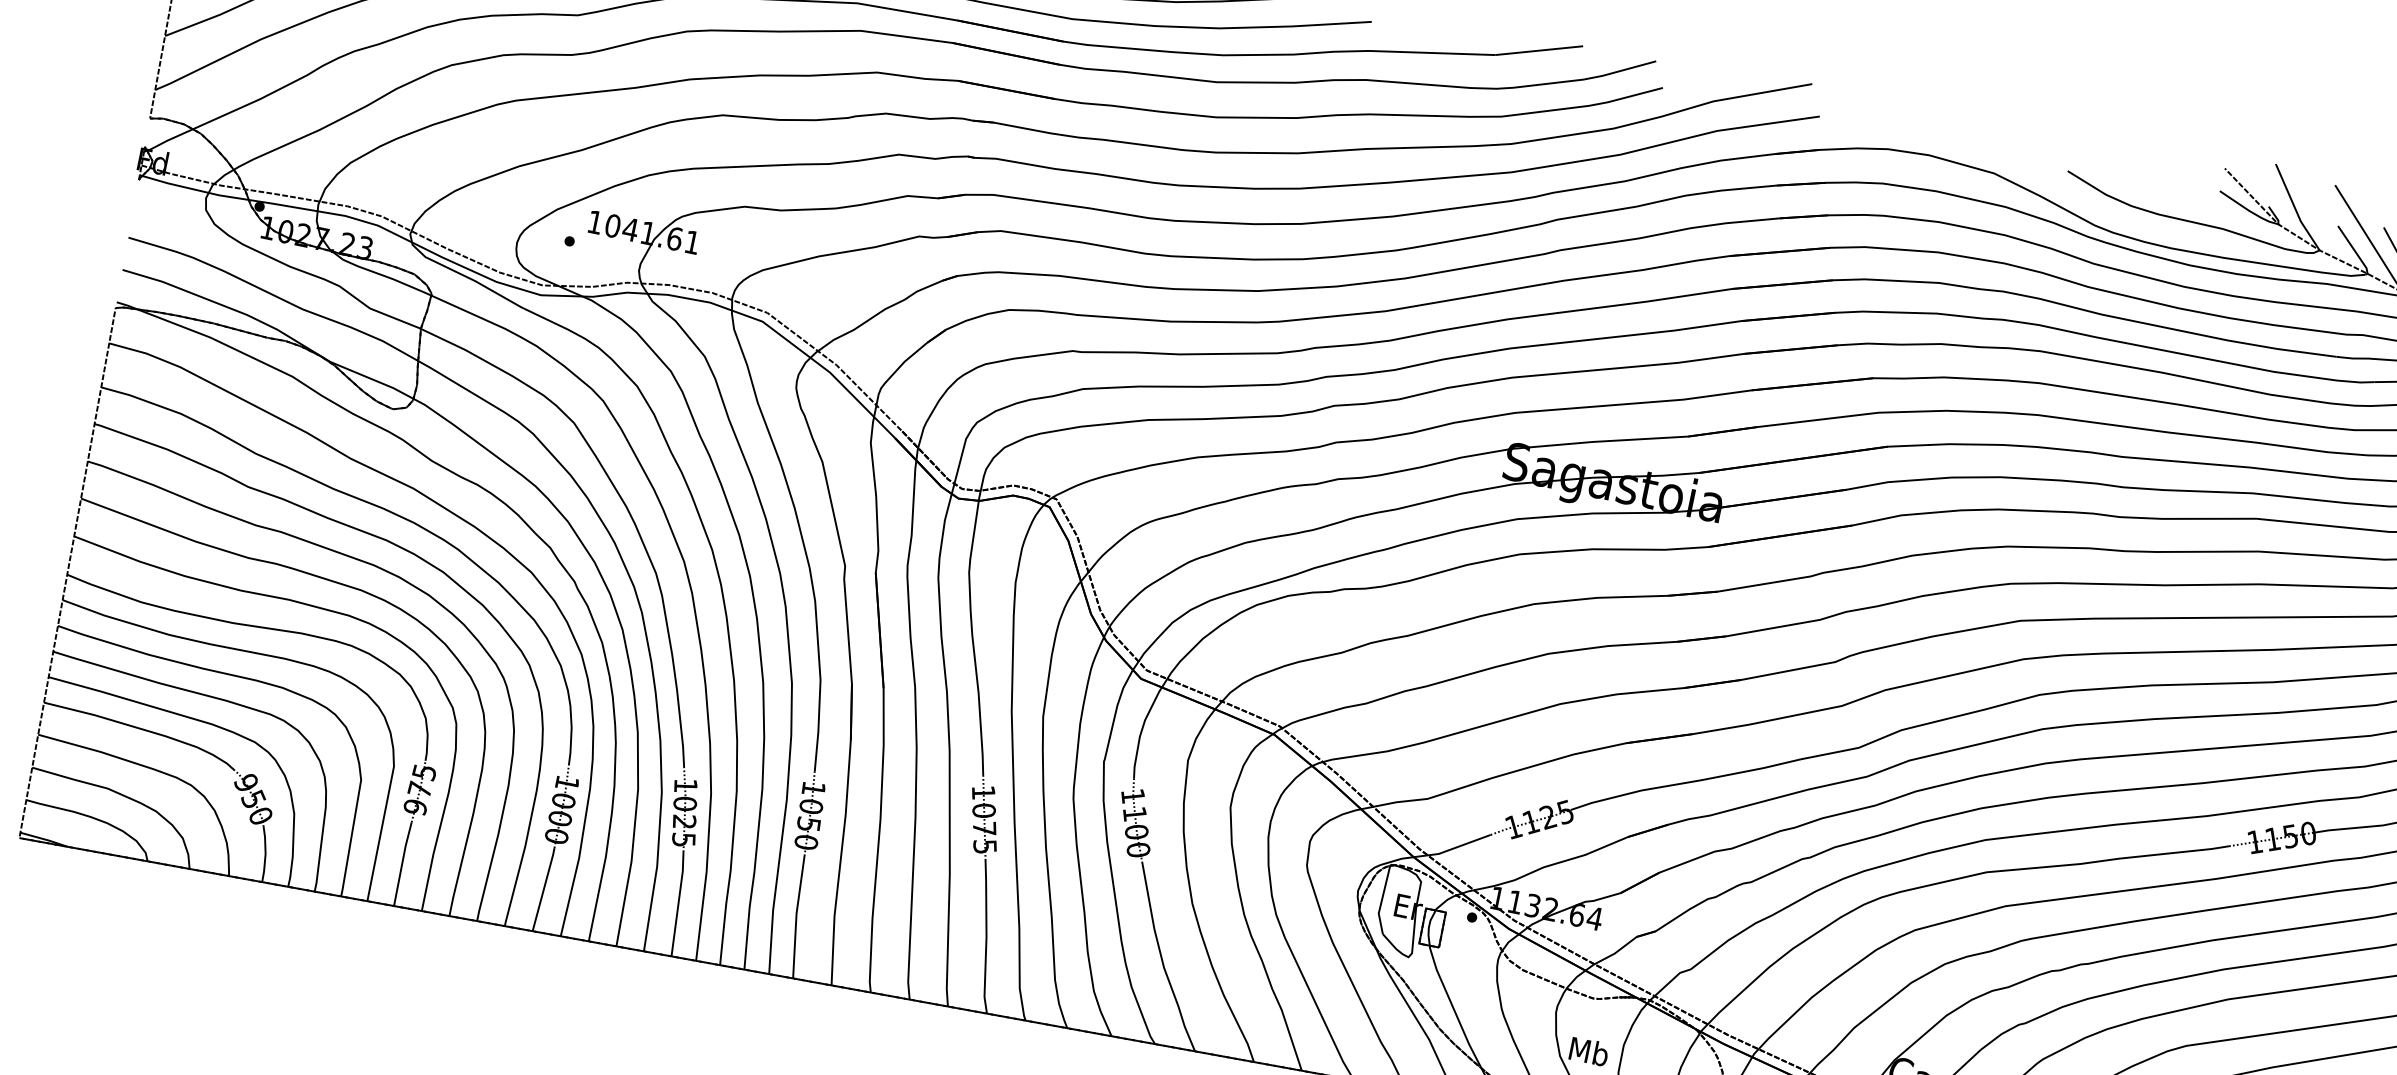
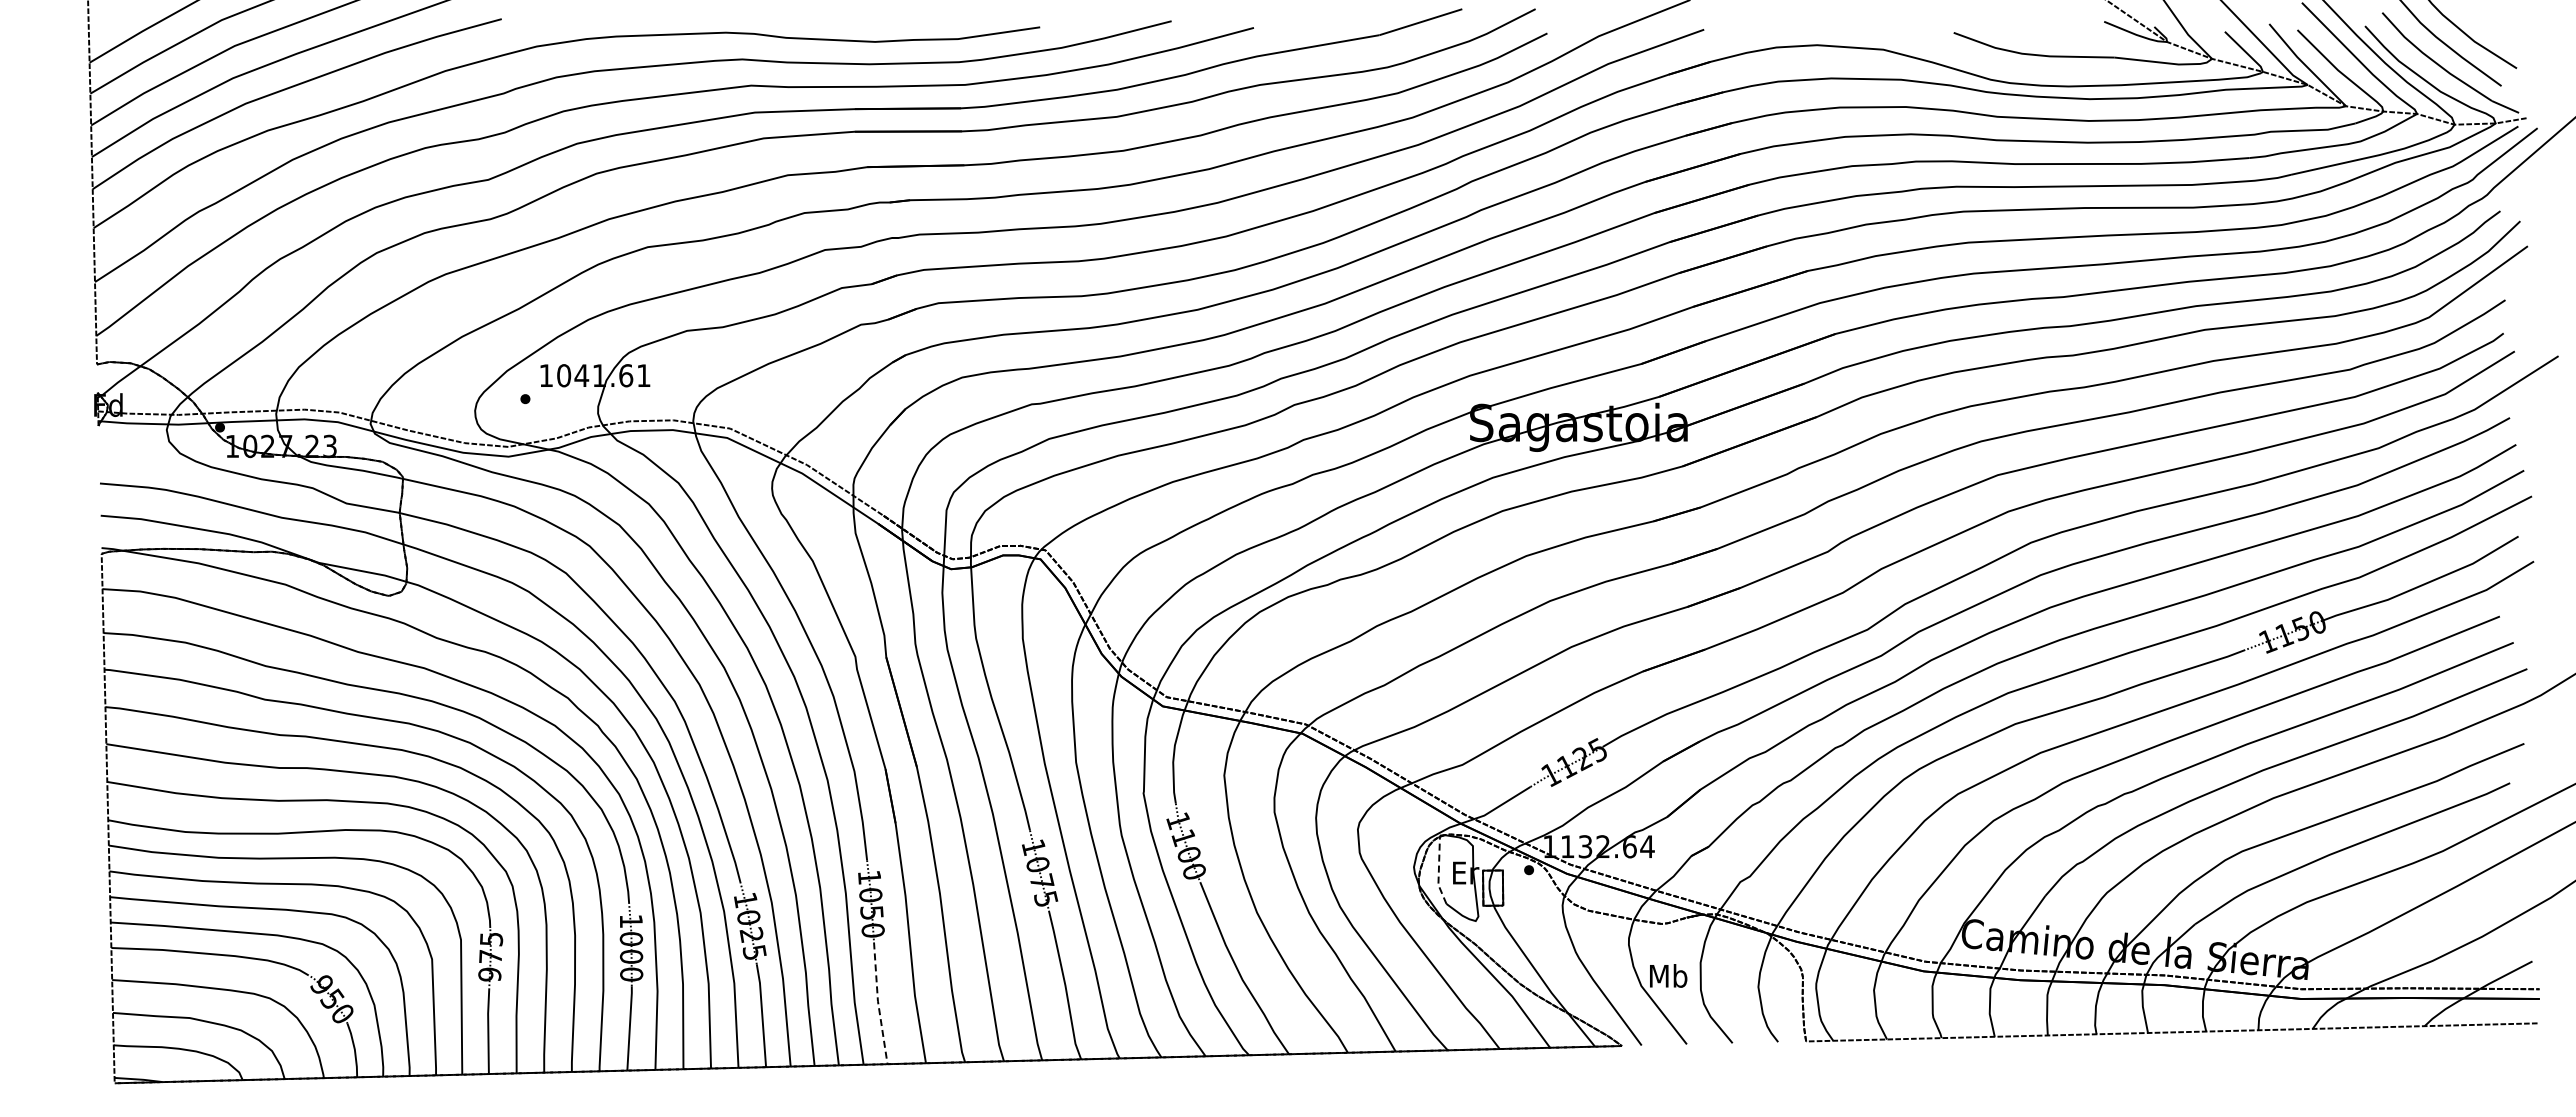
line: (1381, 900) -> (1438, 871), solid -> dashed
line: (796, 916) -> (878, 1003), solid -> dashed

